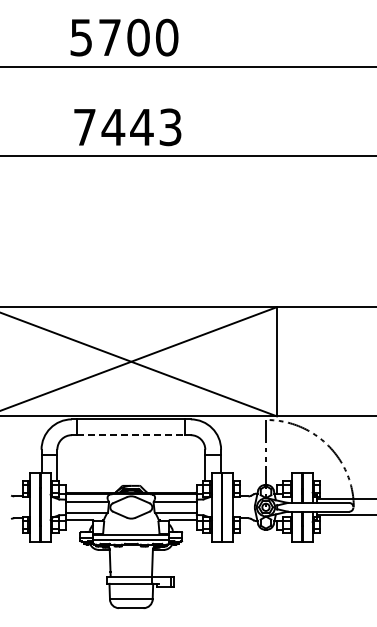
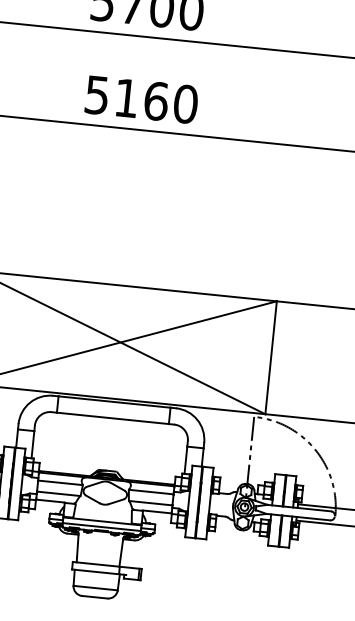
text: (127, 127) -> (141, 99), 7443 -> 5160
line: (131, 435) -> (113, 418), dashed -> solid

